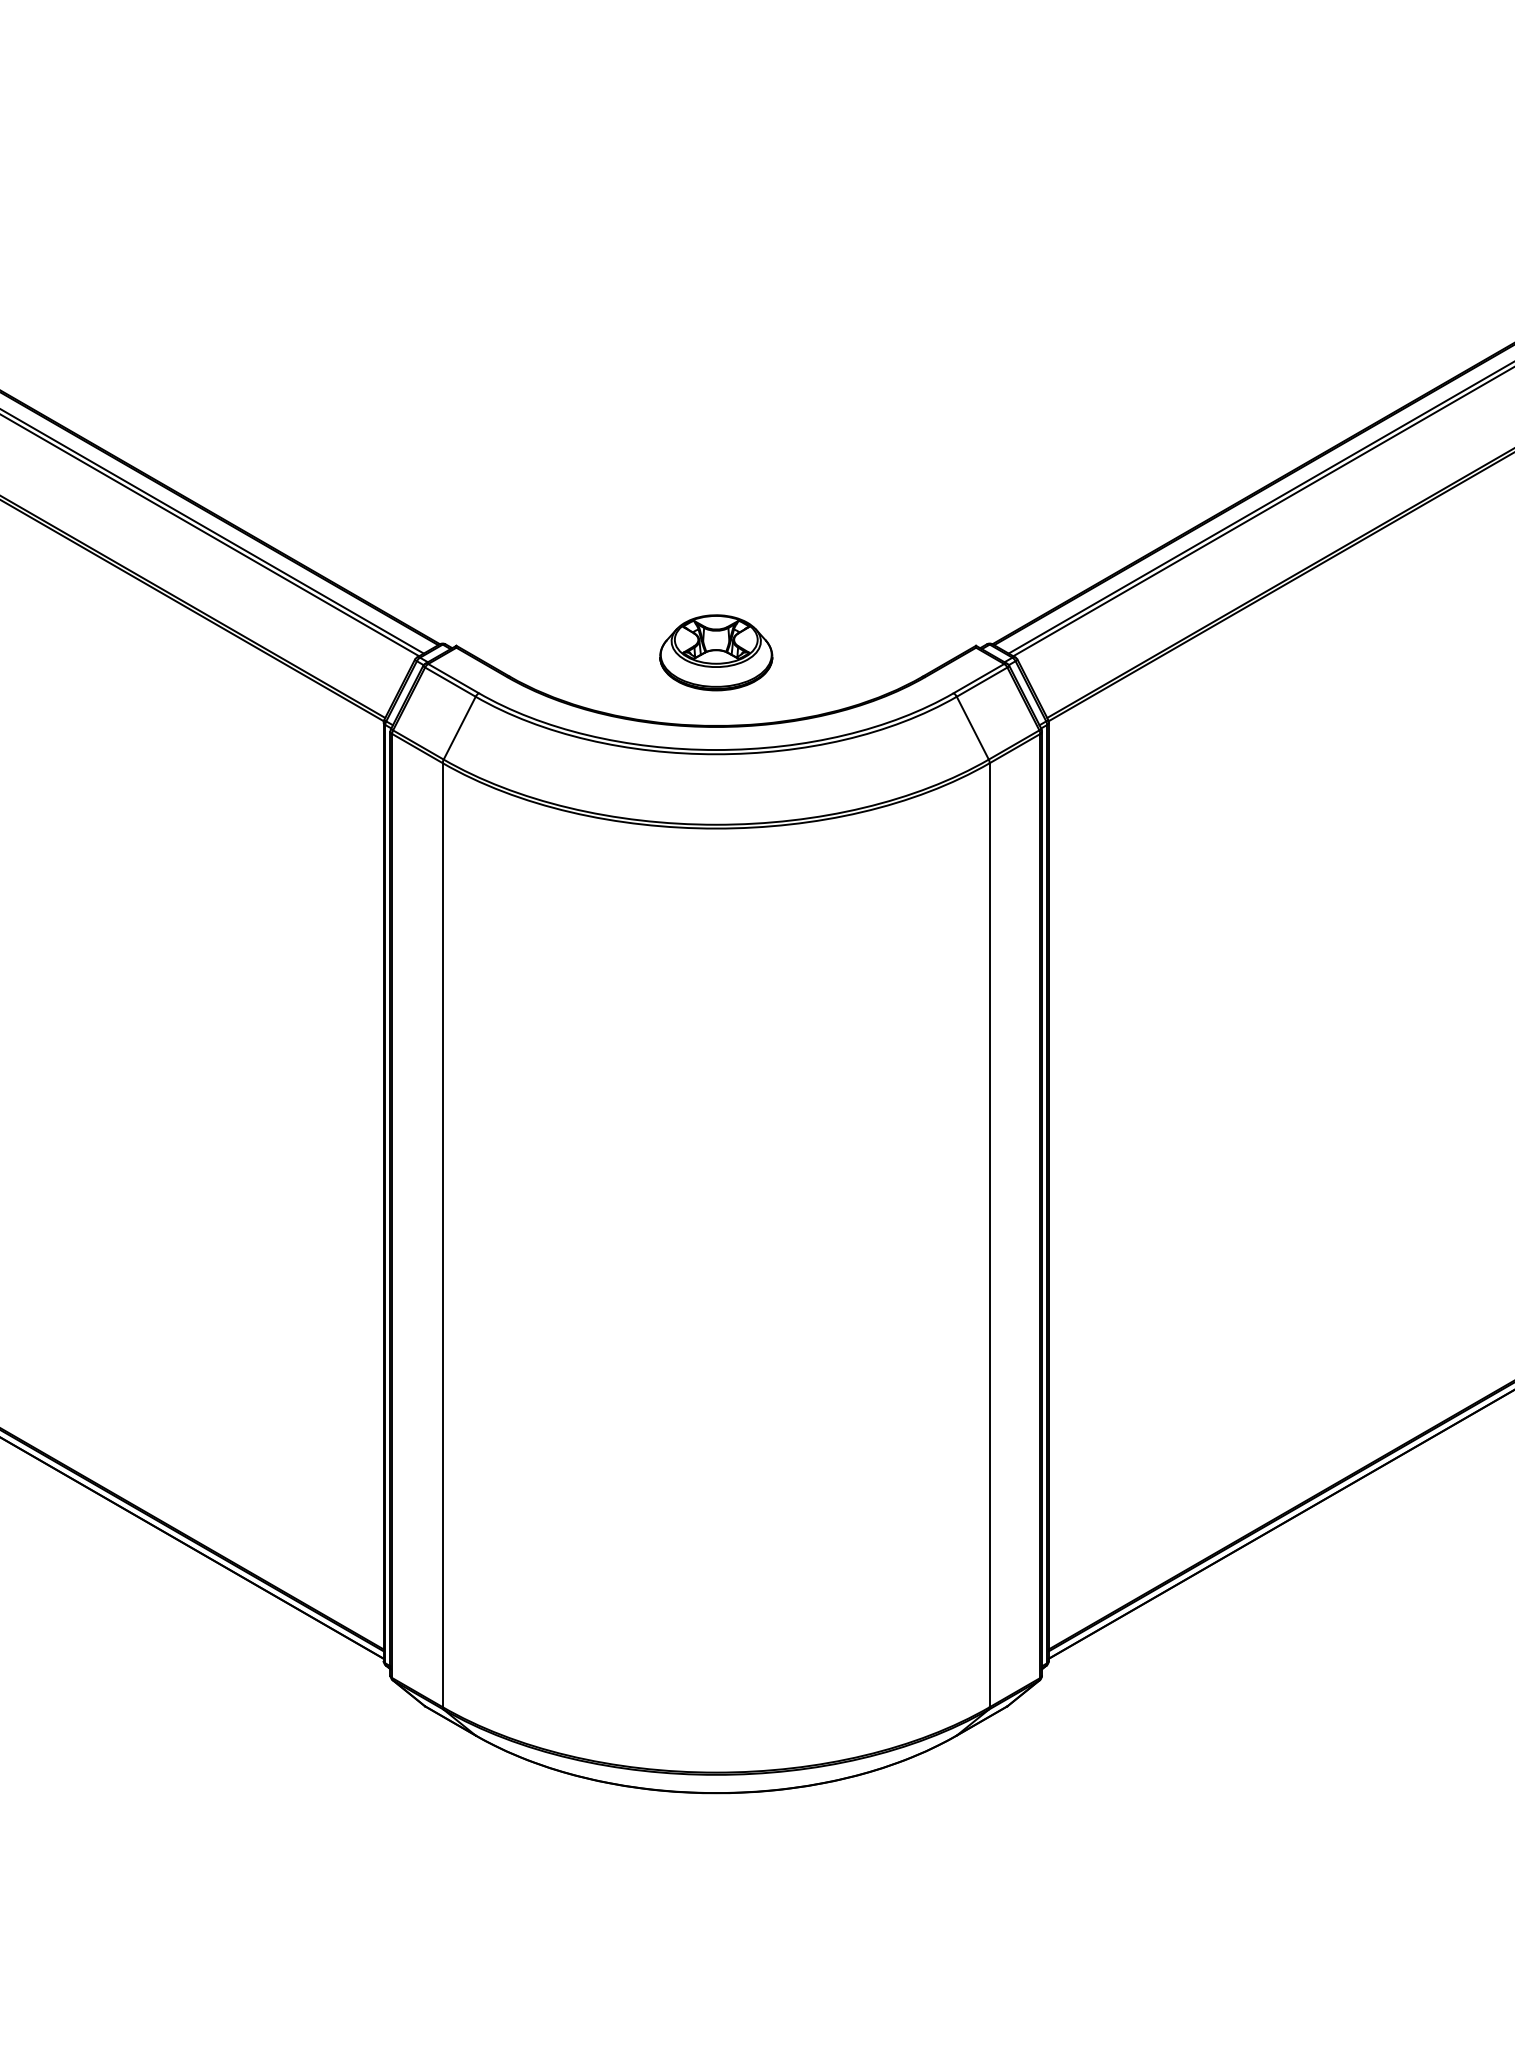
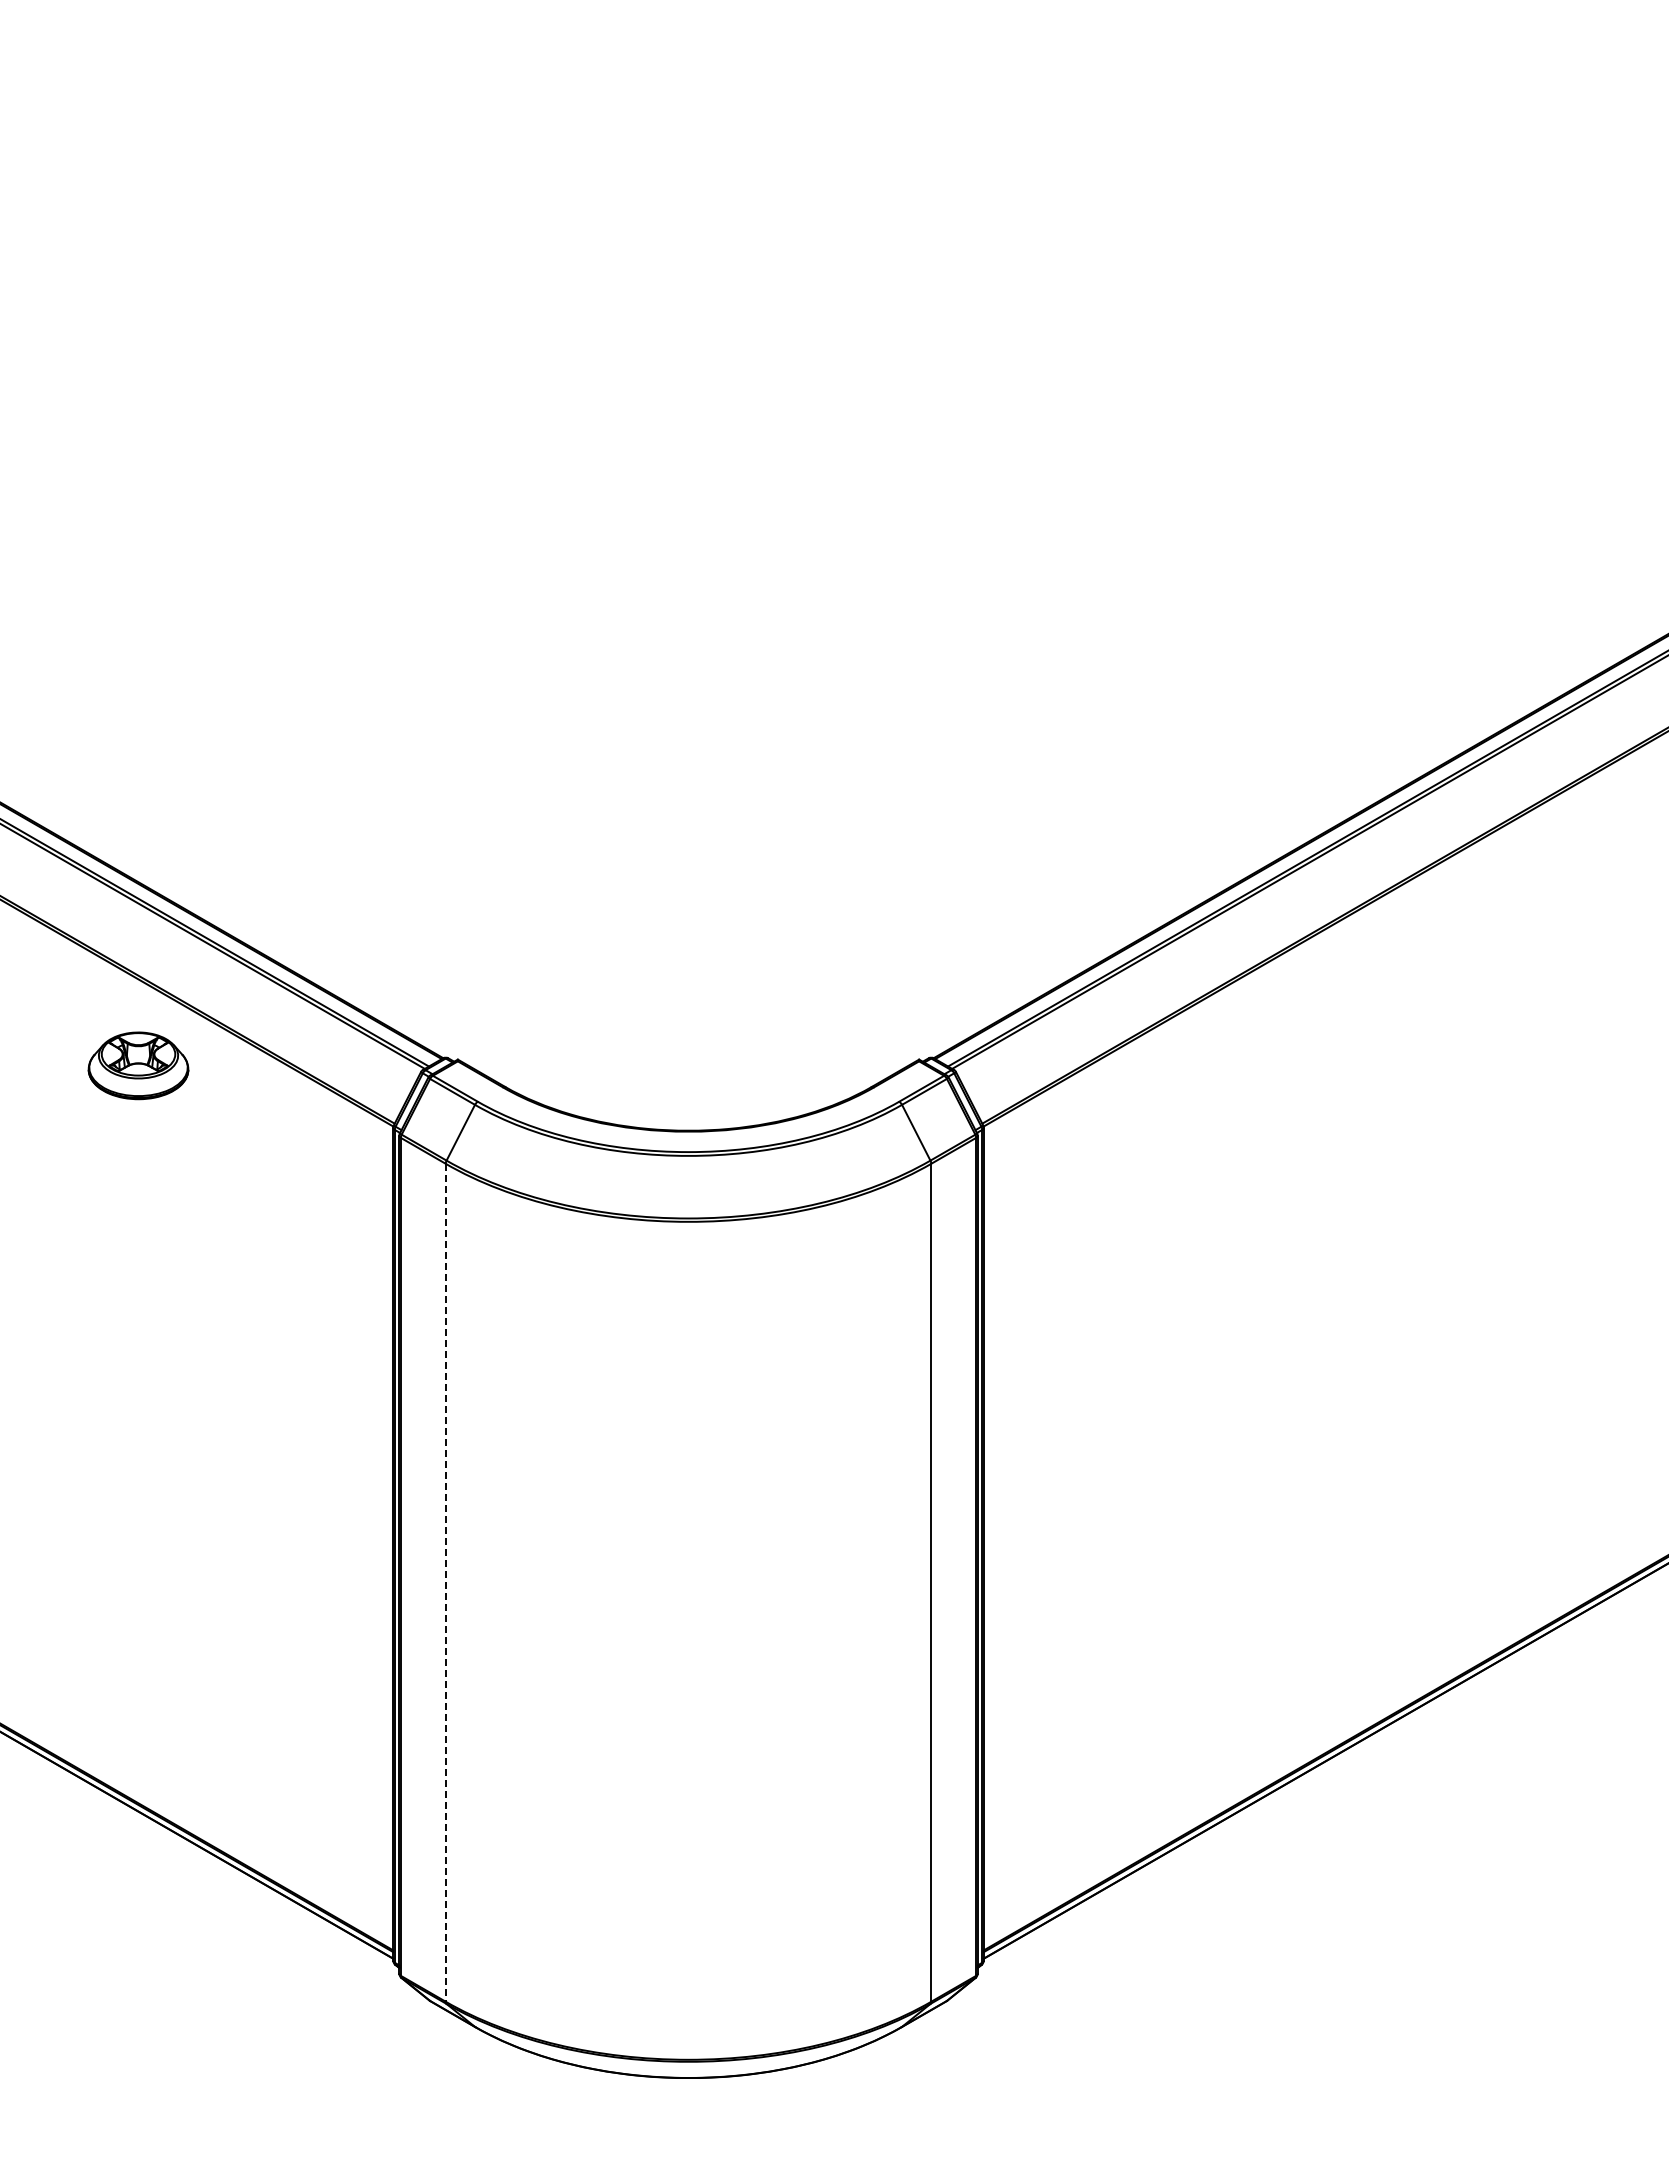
part: (716, 652) -> (138, 1065), moved
line: (442, 1234) -> (445, 1582), solid -> dashed

